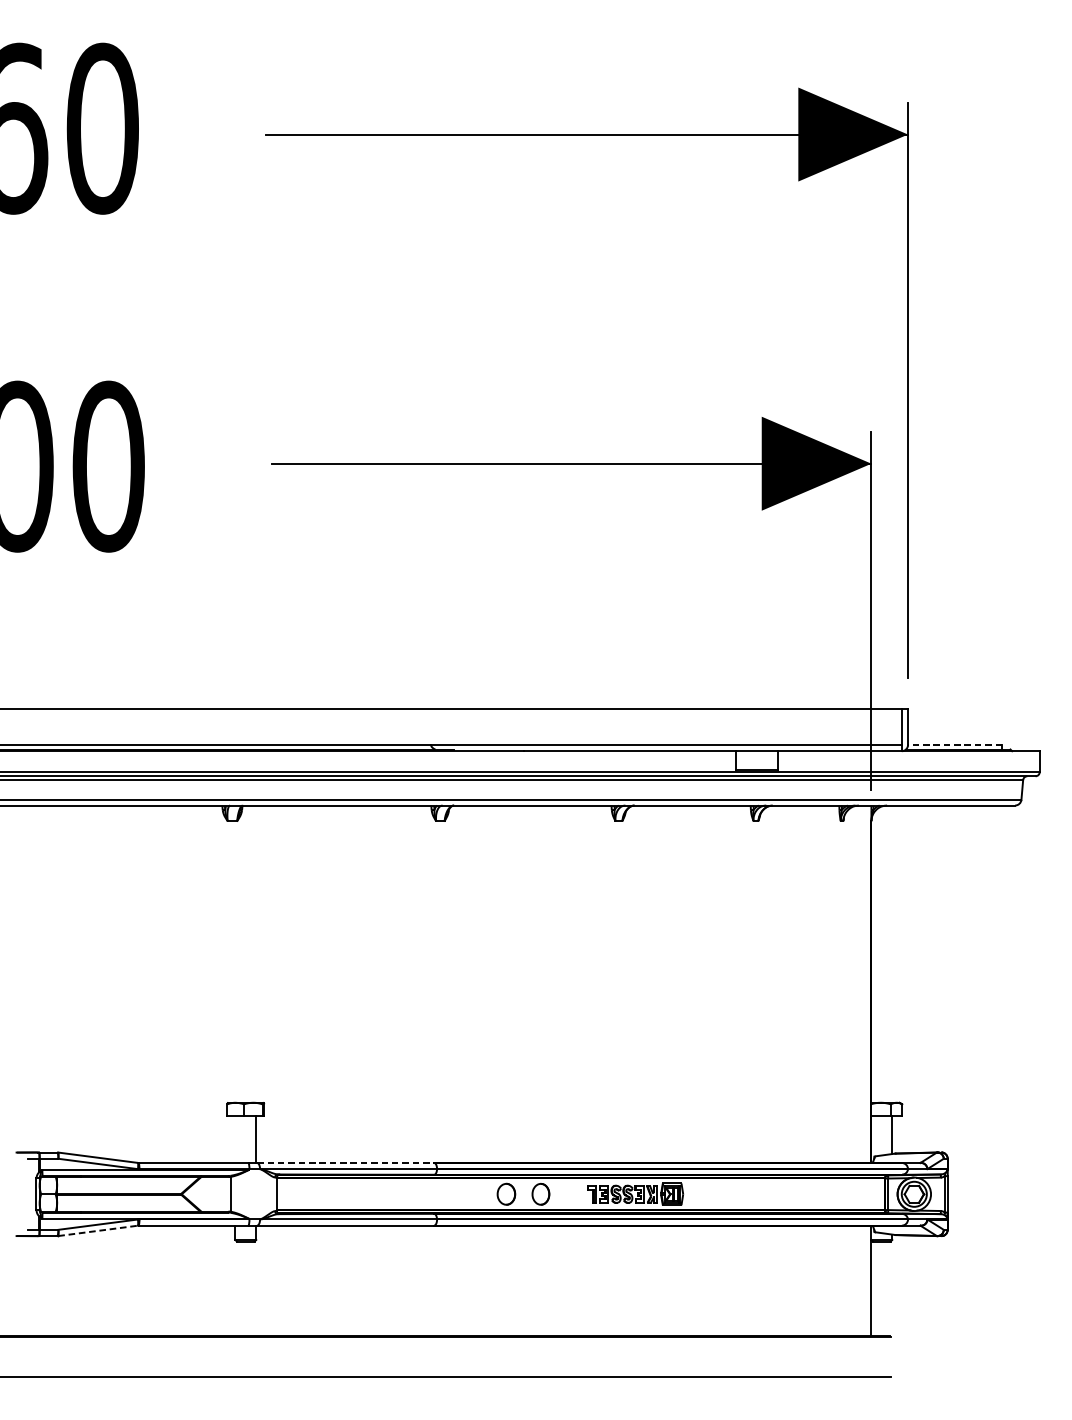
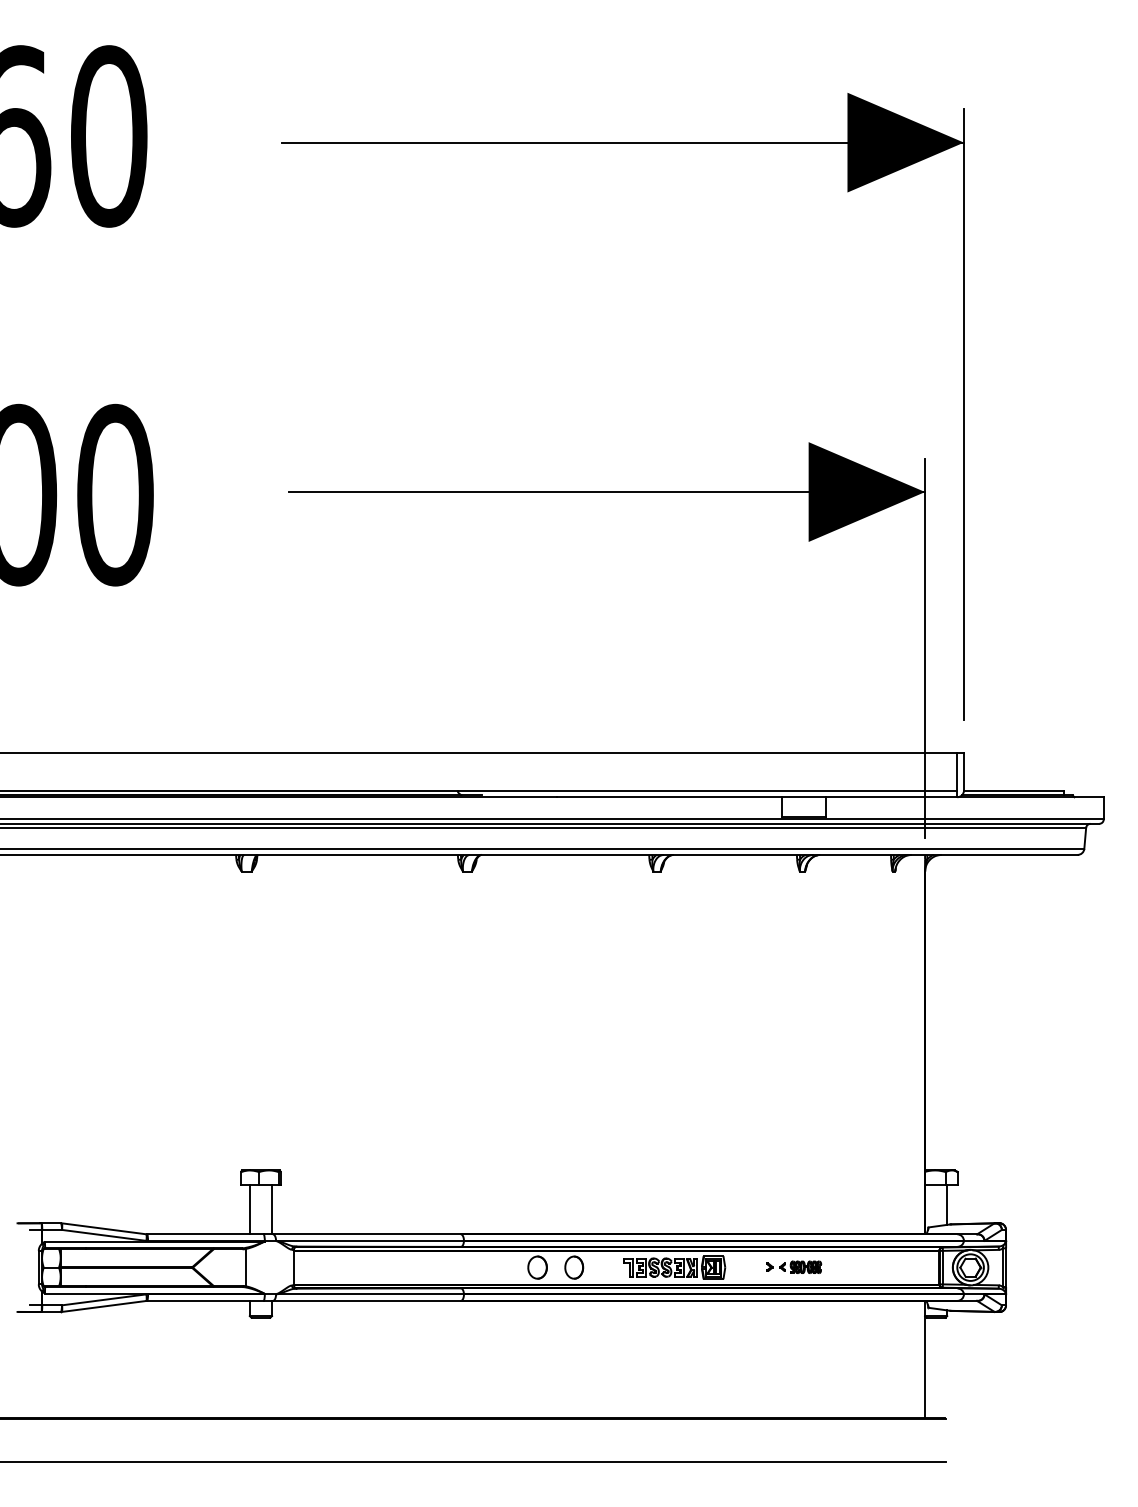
line: (954, 744) -> (1013, 790), dashed -> solid
line: (235, 1139) -> (249, 1209), added
line: (345, 1163) -> (366, 1234), dashed -> solid
part: (748, 1193) -> (794, 1266), added
line: (98, 1230) -> (104, 1306), dashed -> solid

